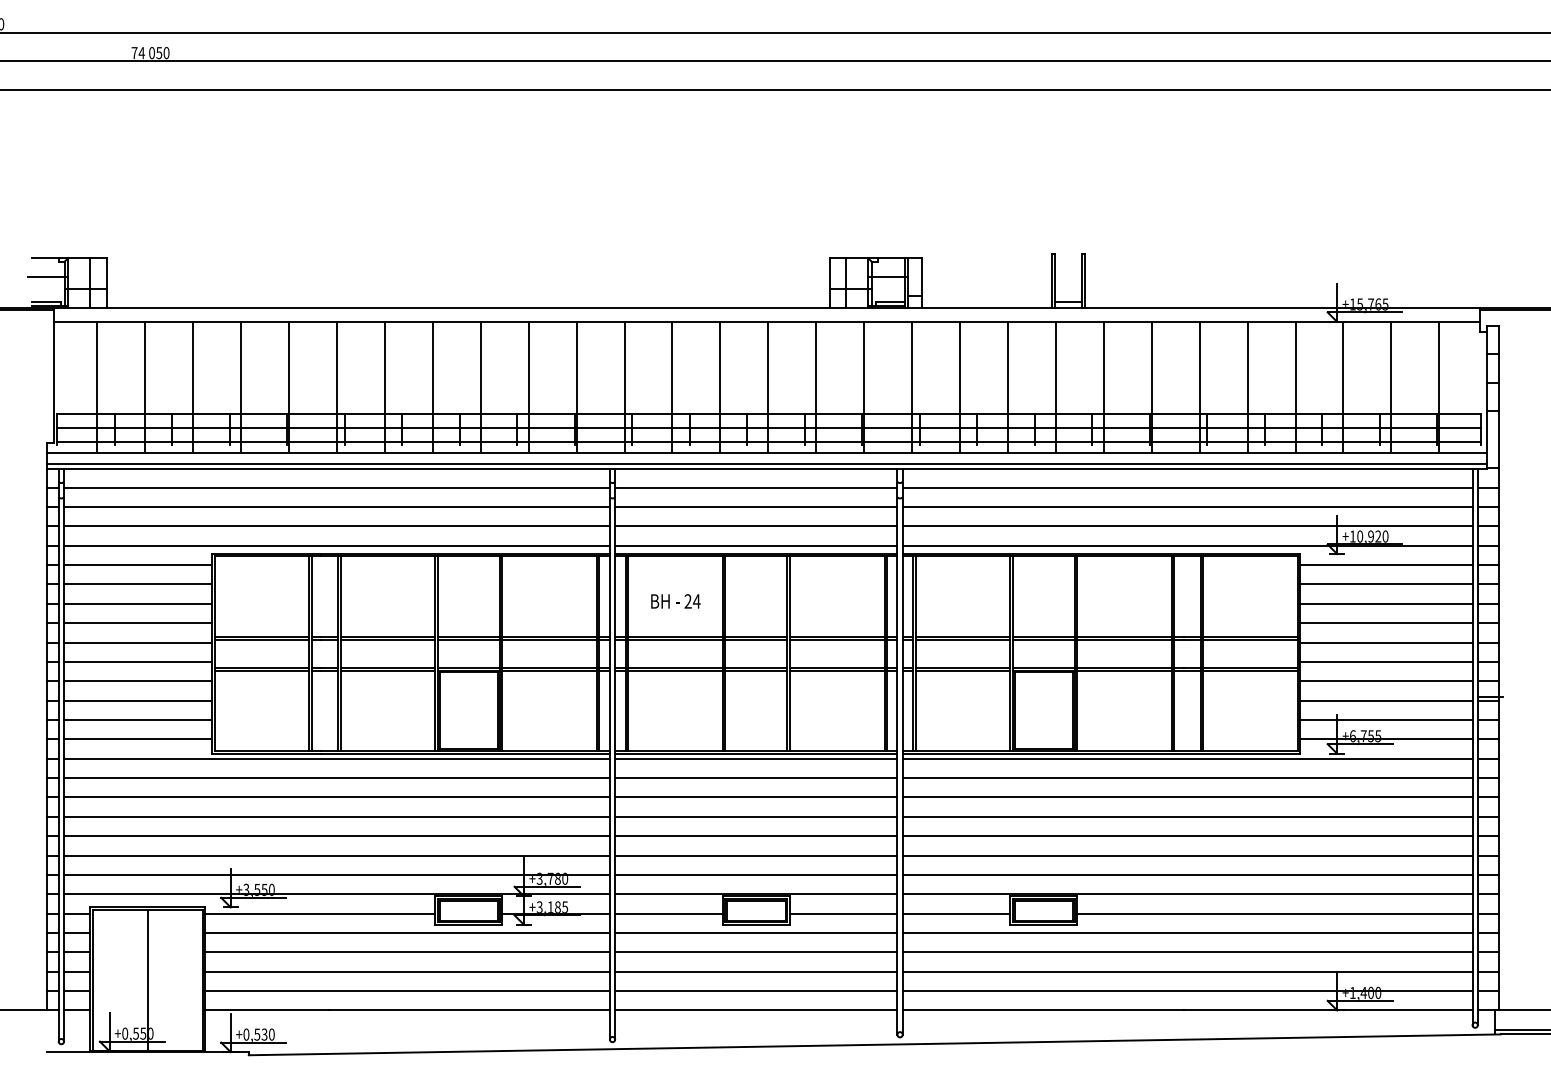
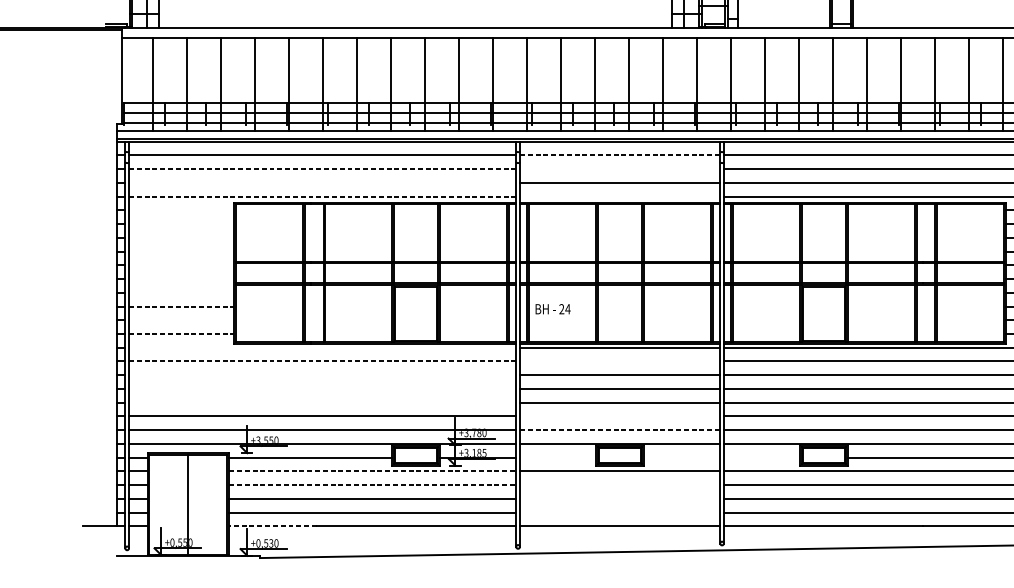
line: (48, 277) -> (118, 6), removed
line: (756, 487) -> (620, 155), solid -> dashed
line: (336, 507) -> (322, 169), solid -> dashed
line: (756, 507) -> (620, 169), removed
line: (336, 526) -> (322, 183), removed
line: (336, 545) -> (322, 196), solid -> dashed
line: (756, 545) -> (620, 196), removed
line: (138, 565) -> (181, 210), removed
line: (138, 584) -> (181, 224), removed
text: (675, 601) -> (552, 309), moved
line: (138, 603) -> (181, 237), removed
line: (138, 623) -> (181, 251), removed
line: (138, 642) -> (181, 265), removed
line: (138, 661) -> (181, 278), removed
line: (138, 681) -> (181, 292), removed
line: (138, 700) -> (181, 306), solid -> dashed
line: (138, 720) -> (181, 320), removed
line: (138, 739) -> (181, 334), solid -> dashed
line: (336, 758) -> (322, 347), removed
line: (336, 778) -> (322, 361), solid -> dashed
line: (756, 778) -> (620, 361), removed
line: (336, 797) -> (322, 375), removed
line: (336, 816) -> (322, 388), removed
line: (336, 836) -> (322, 402), removed
line: (756, 855) -> (620, 416), removed
line: (756, 874) -> (620, 429), solid -> dashed
line: (668, 913) -> (557, 457), removed
line: (843, 913) -> (681, 457), removed
line: (956, 913) -> (762, 457), removed
line: (408, 933) -> (373, 471), solid -> dashed
line: (408, 952) -> (373, 485), solid -> dashed
line: (756, 952) -> (620, 485), removed
line: (756, 971) -> (620, 498), removed
line: (756, 991) -> (620, 512), removed
line: (266, 1010) -> (272, 526), solid -> dashed

